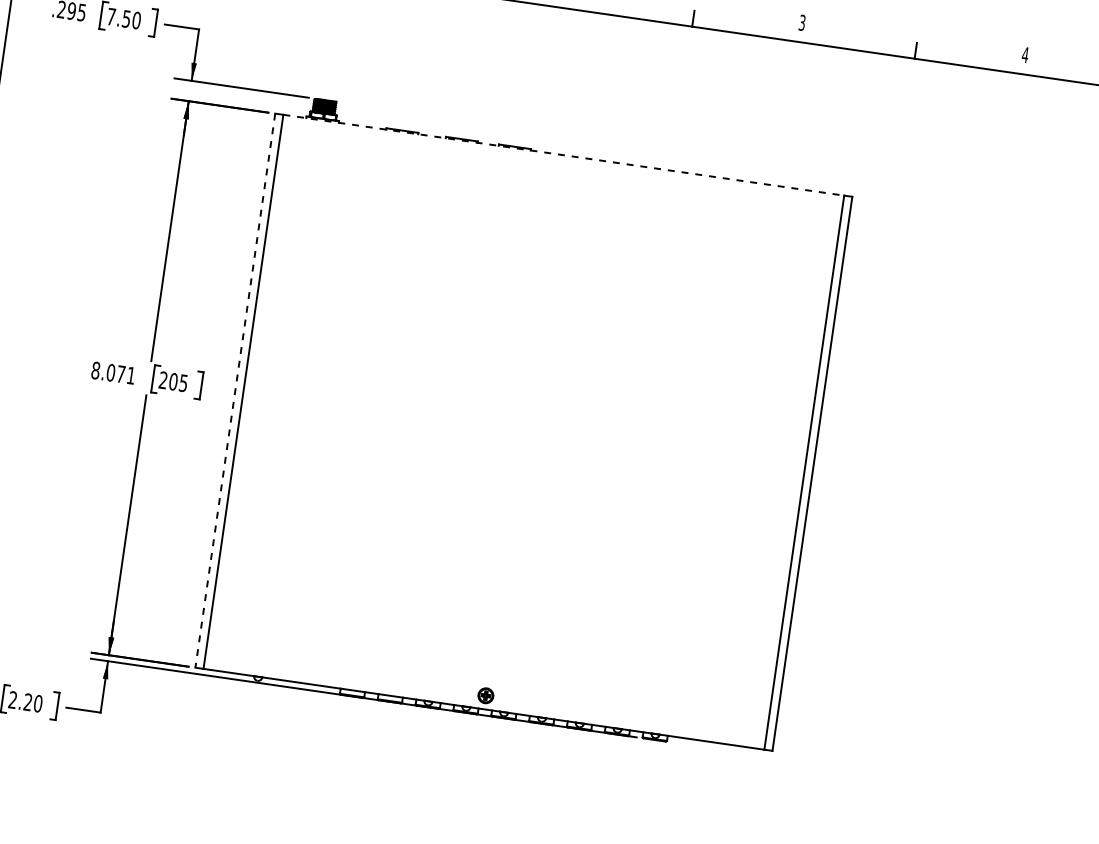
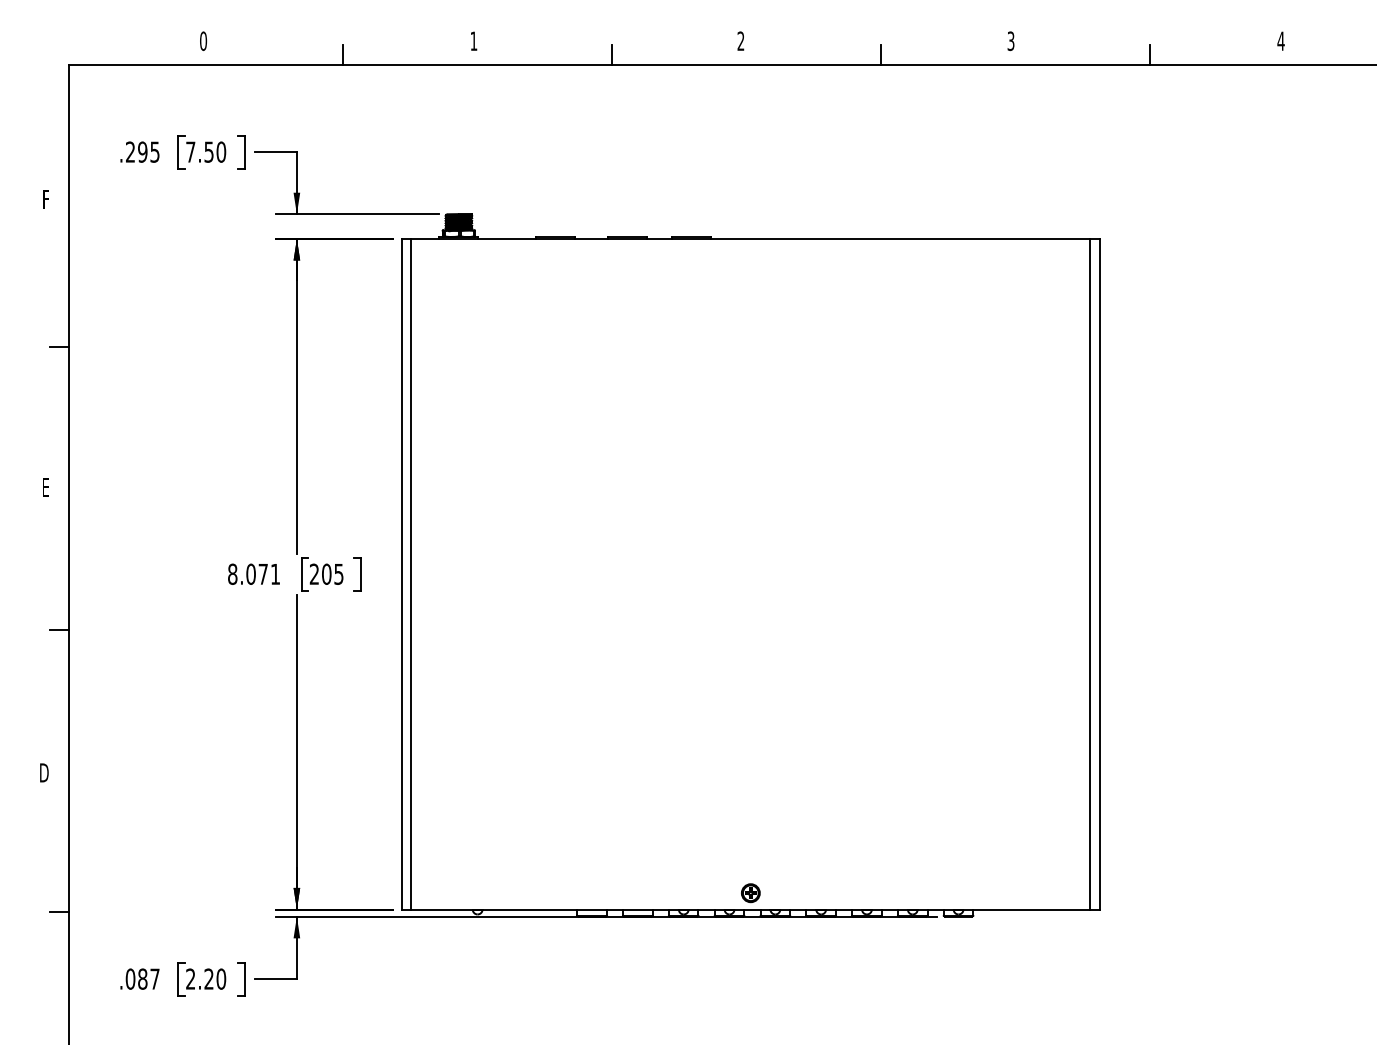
line: (564, 154) -> (751, 238), dashed -> solid
line: (235, 390) -> (401, 574), dashed -> solid

